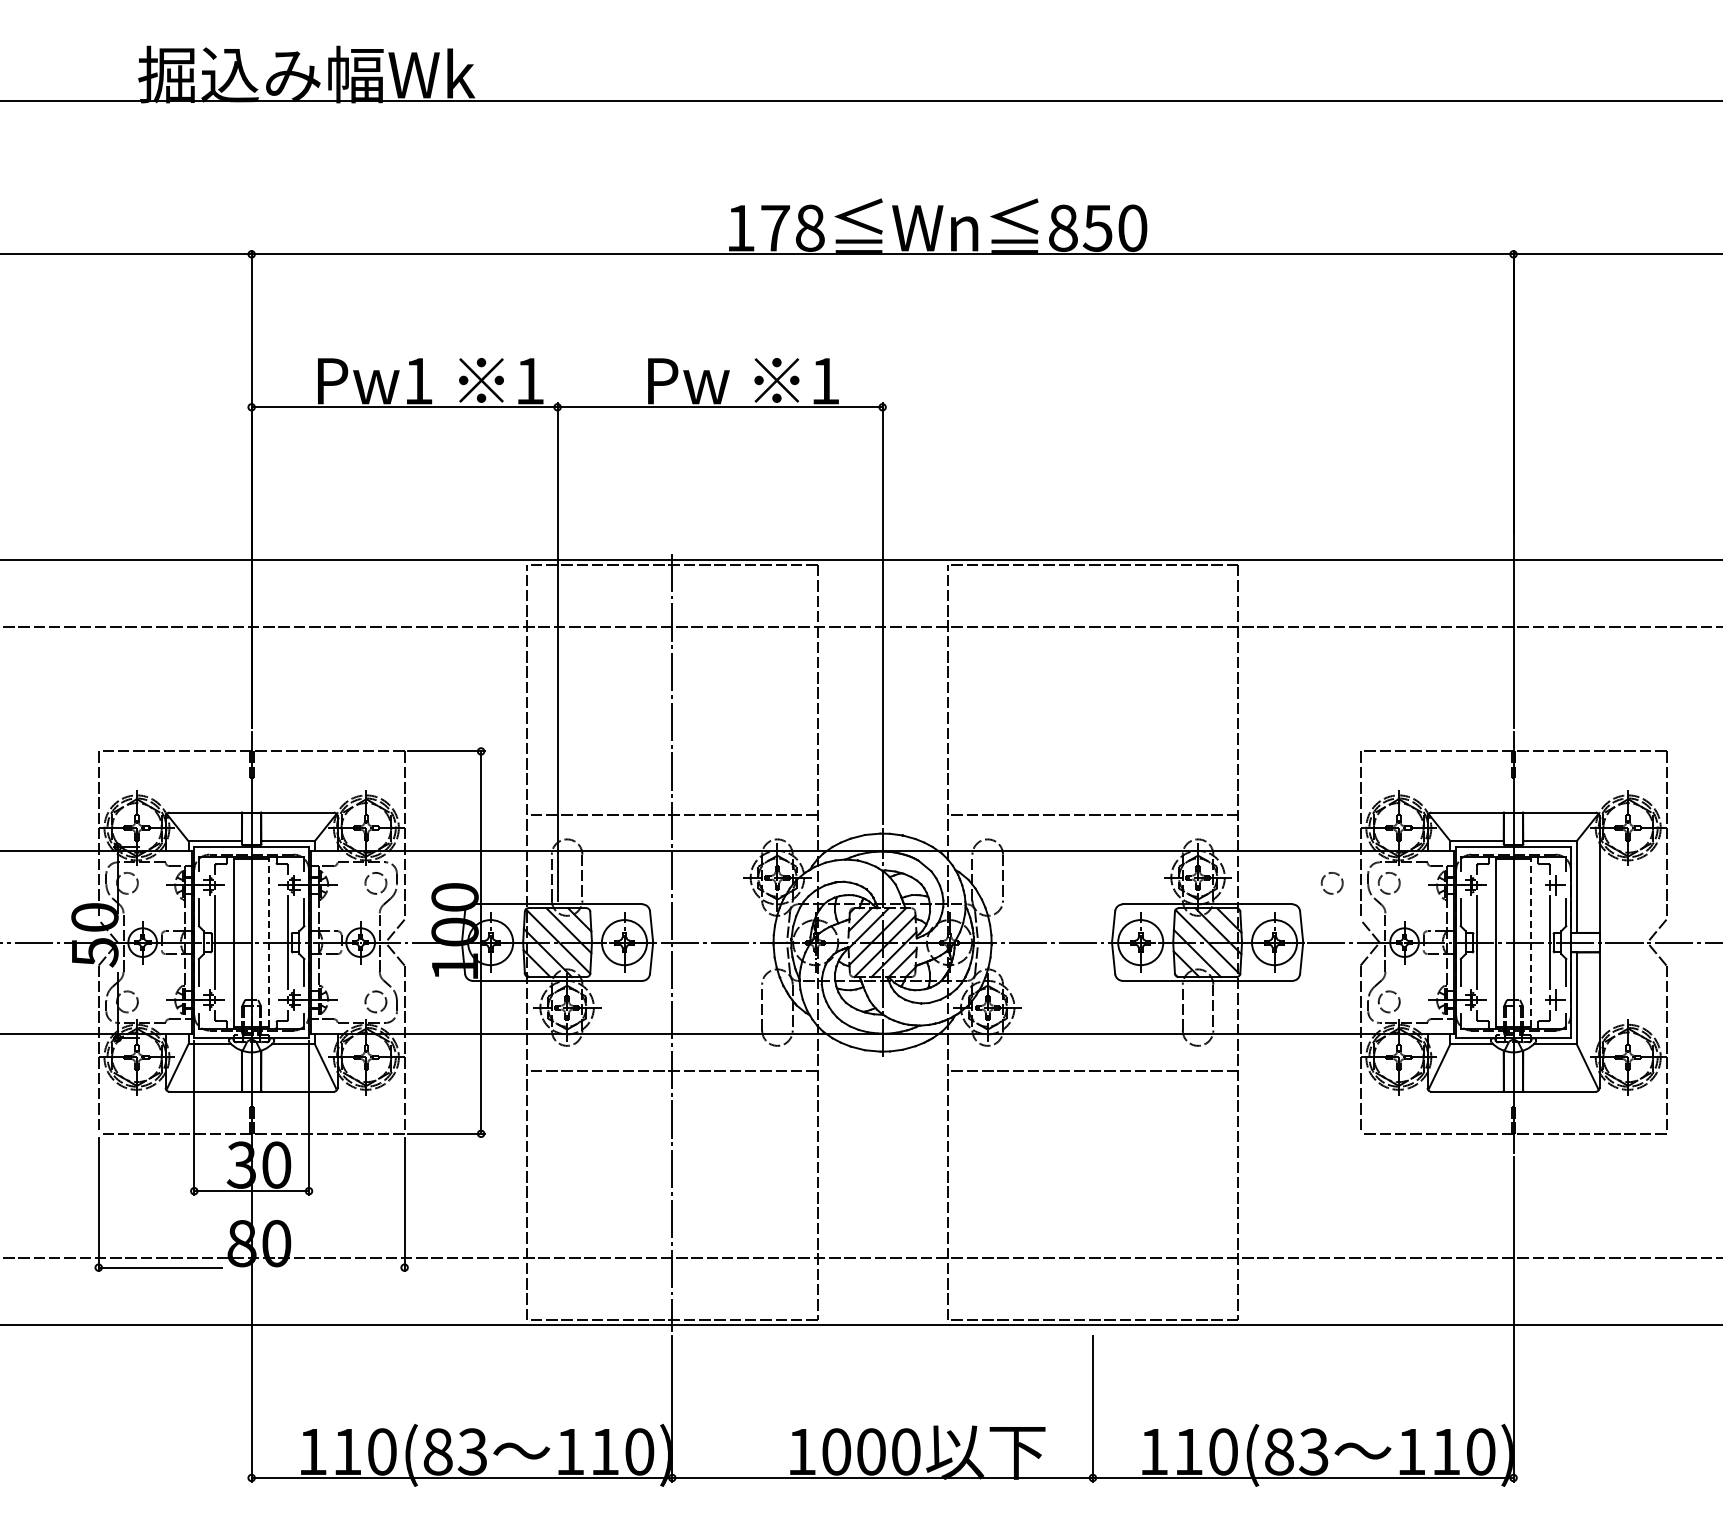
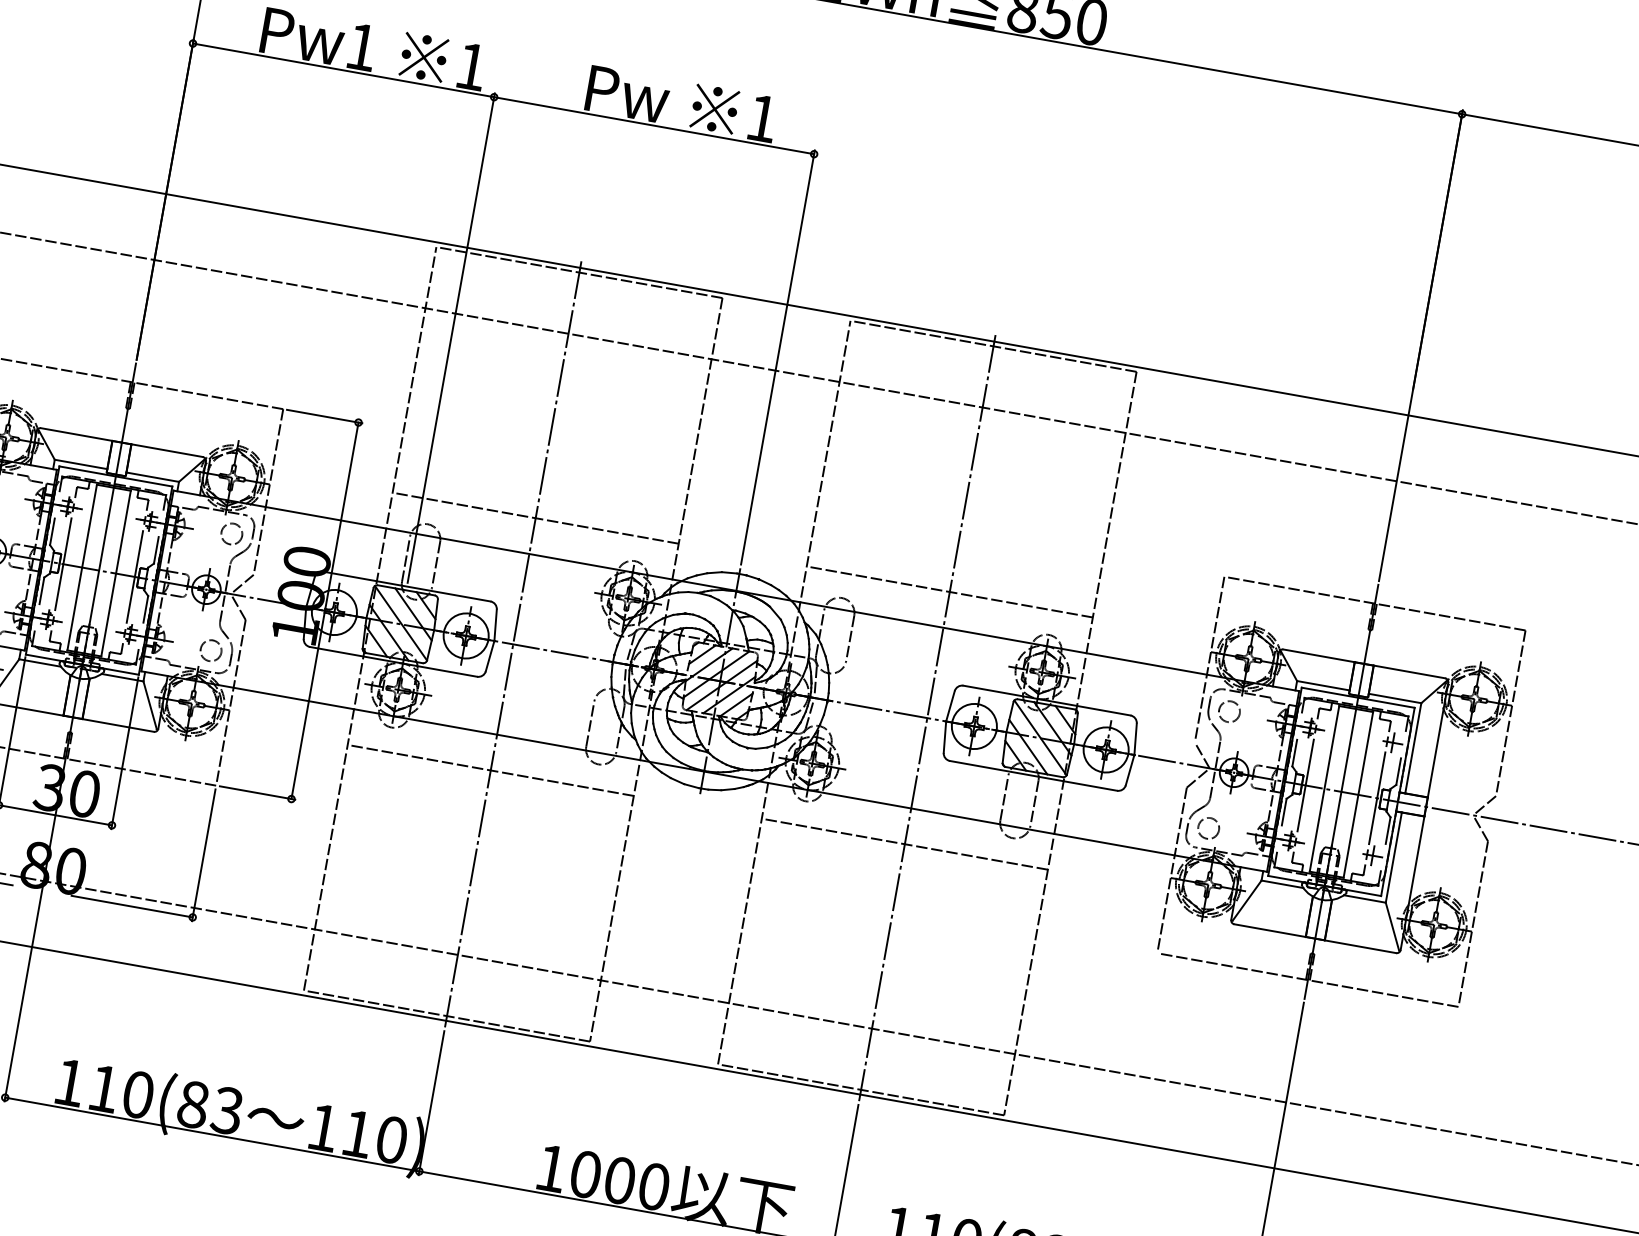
circle: (1331, 883) -> (1172, 701), removed
line: (268, 942) -> (115, 573), dashed -> solid
line: (1092, 942) -> (926, 717), added
line: (1530, 942) -> (1358, 794), dashed -> solid
line: (342, 1267) -> (131, 906), added

